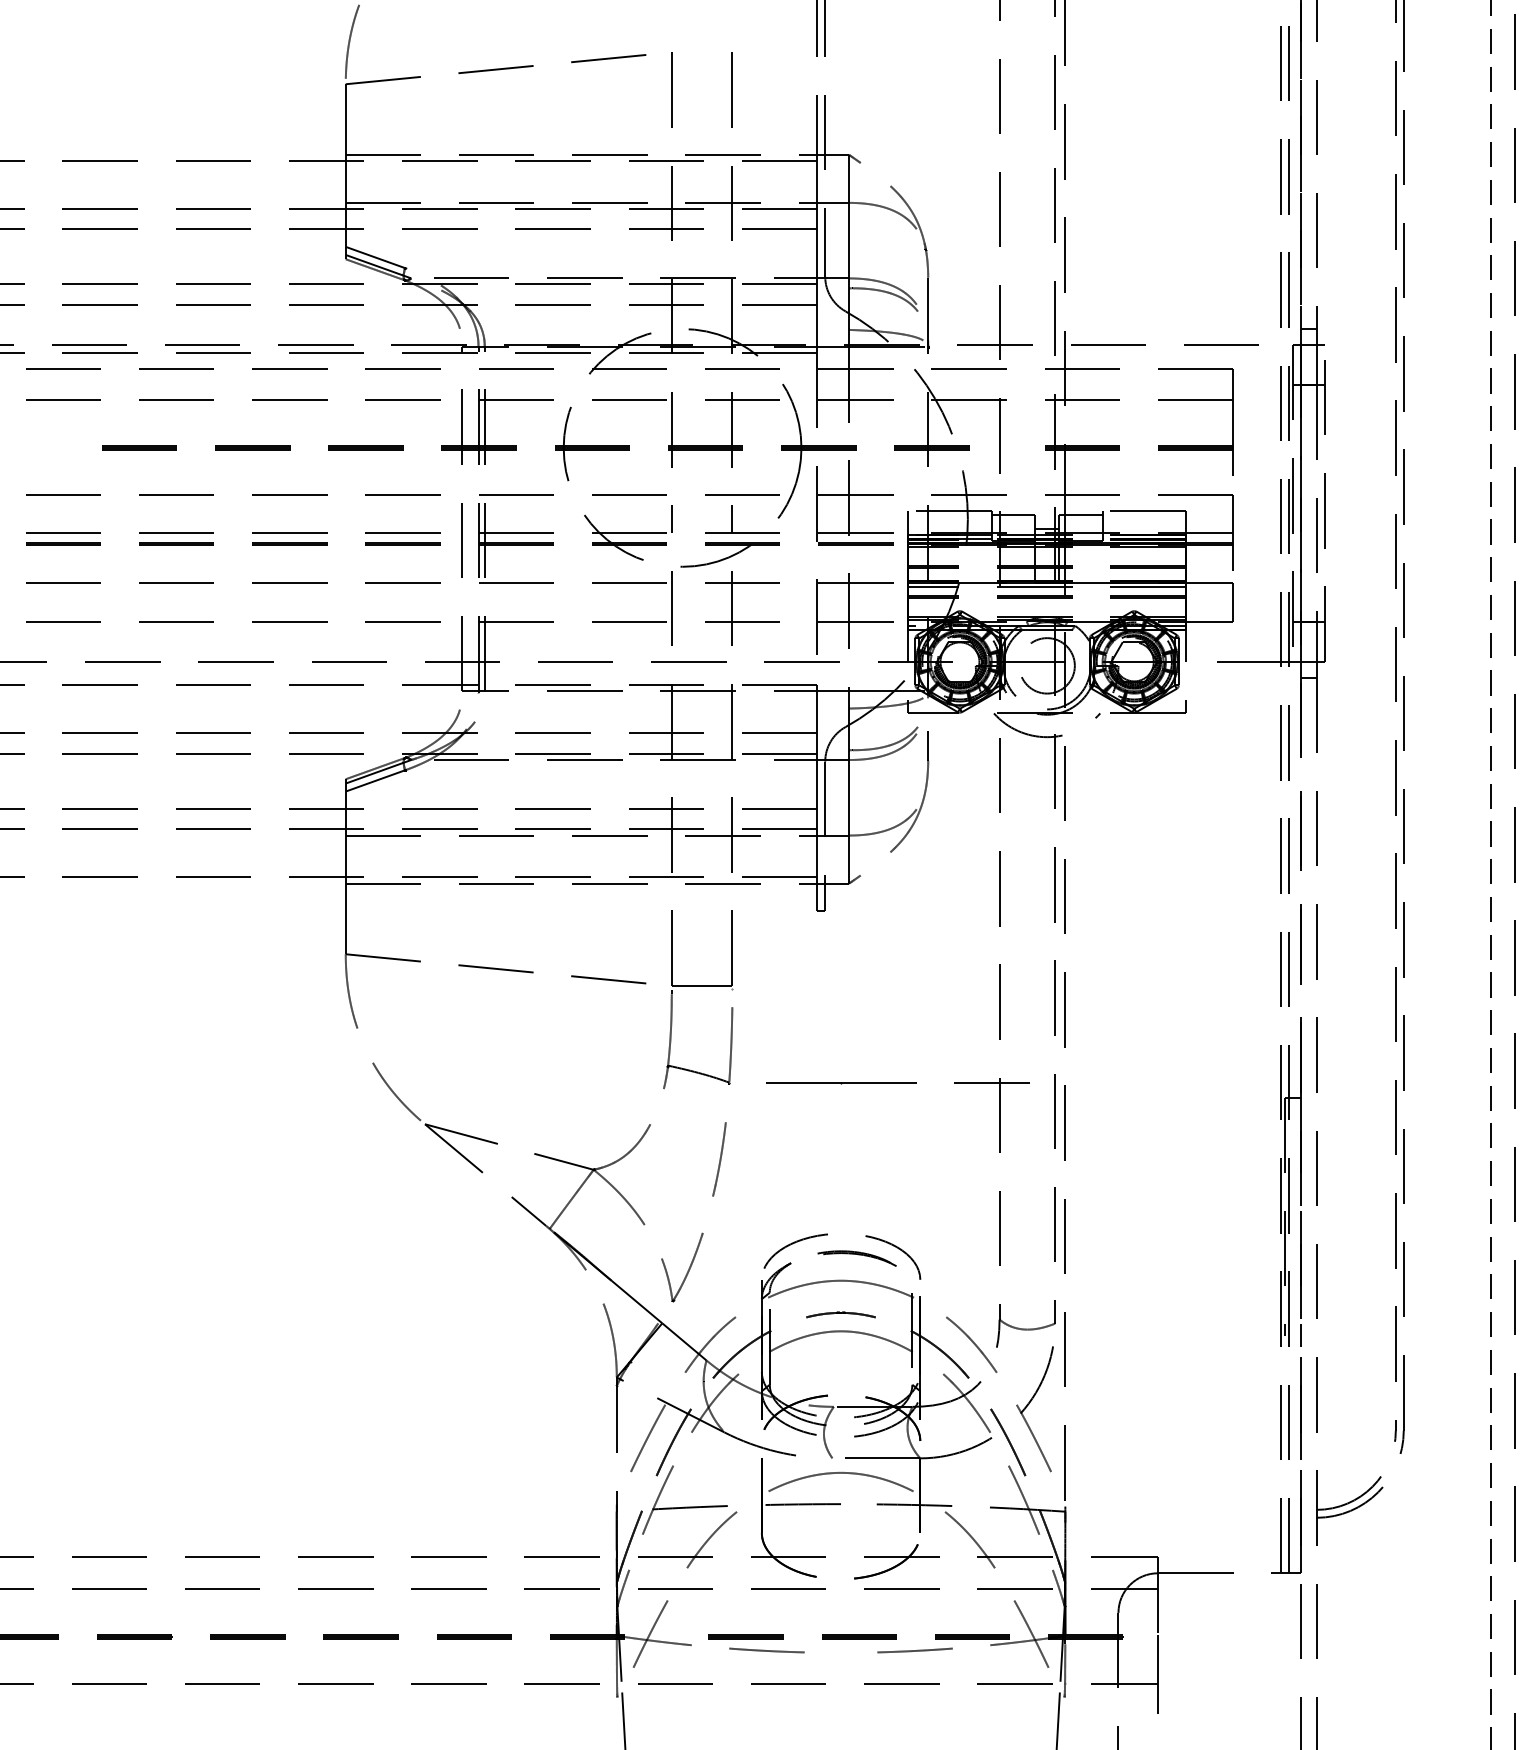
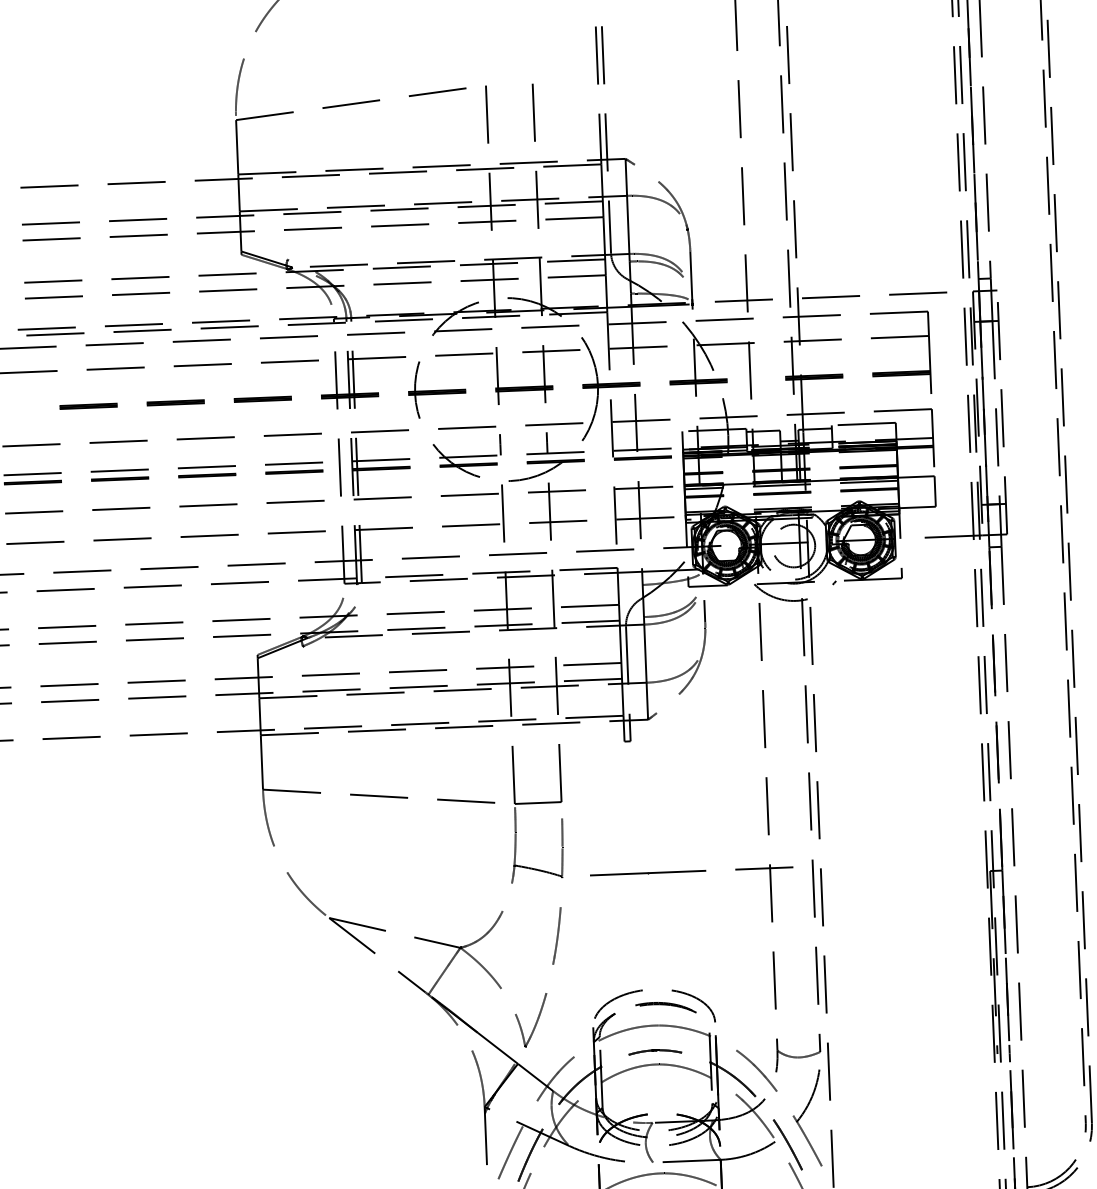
line: (375, 257) -> (264, 252), removed
line: (375, 780) -> (280, 655), removed

